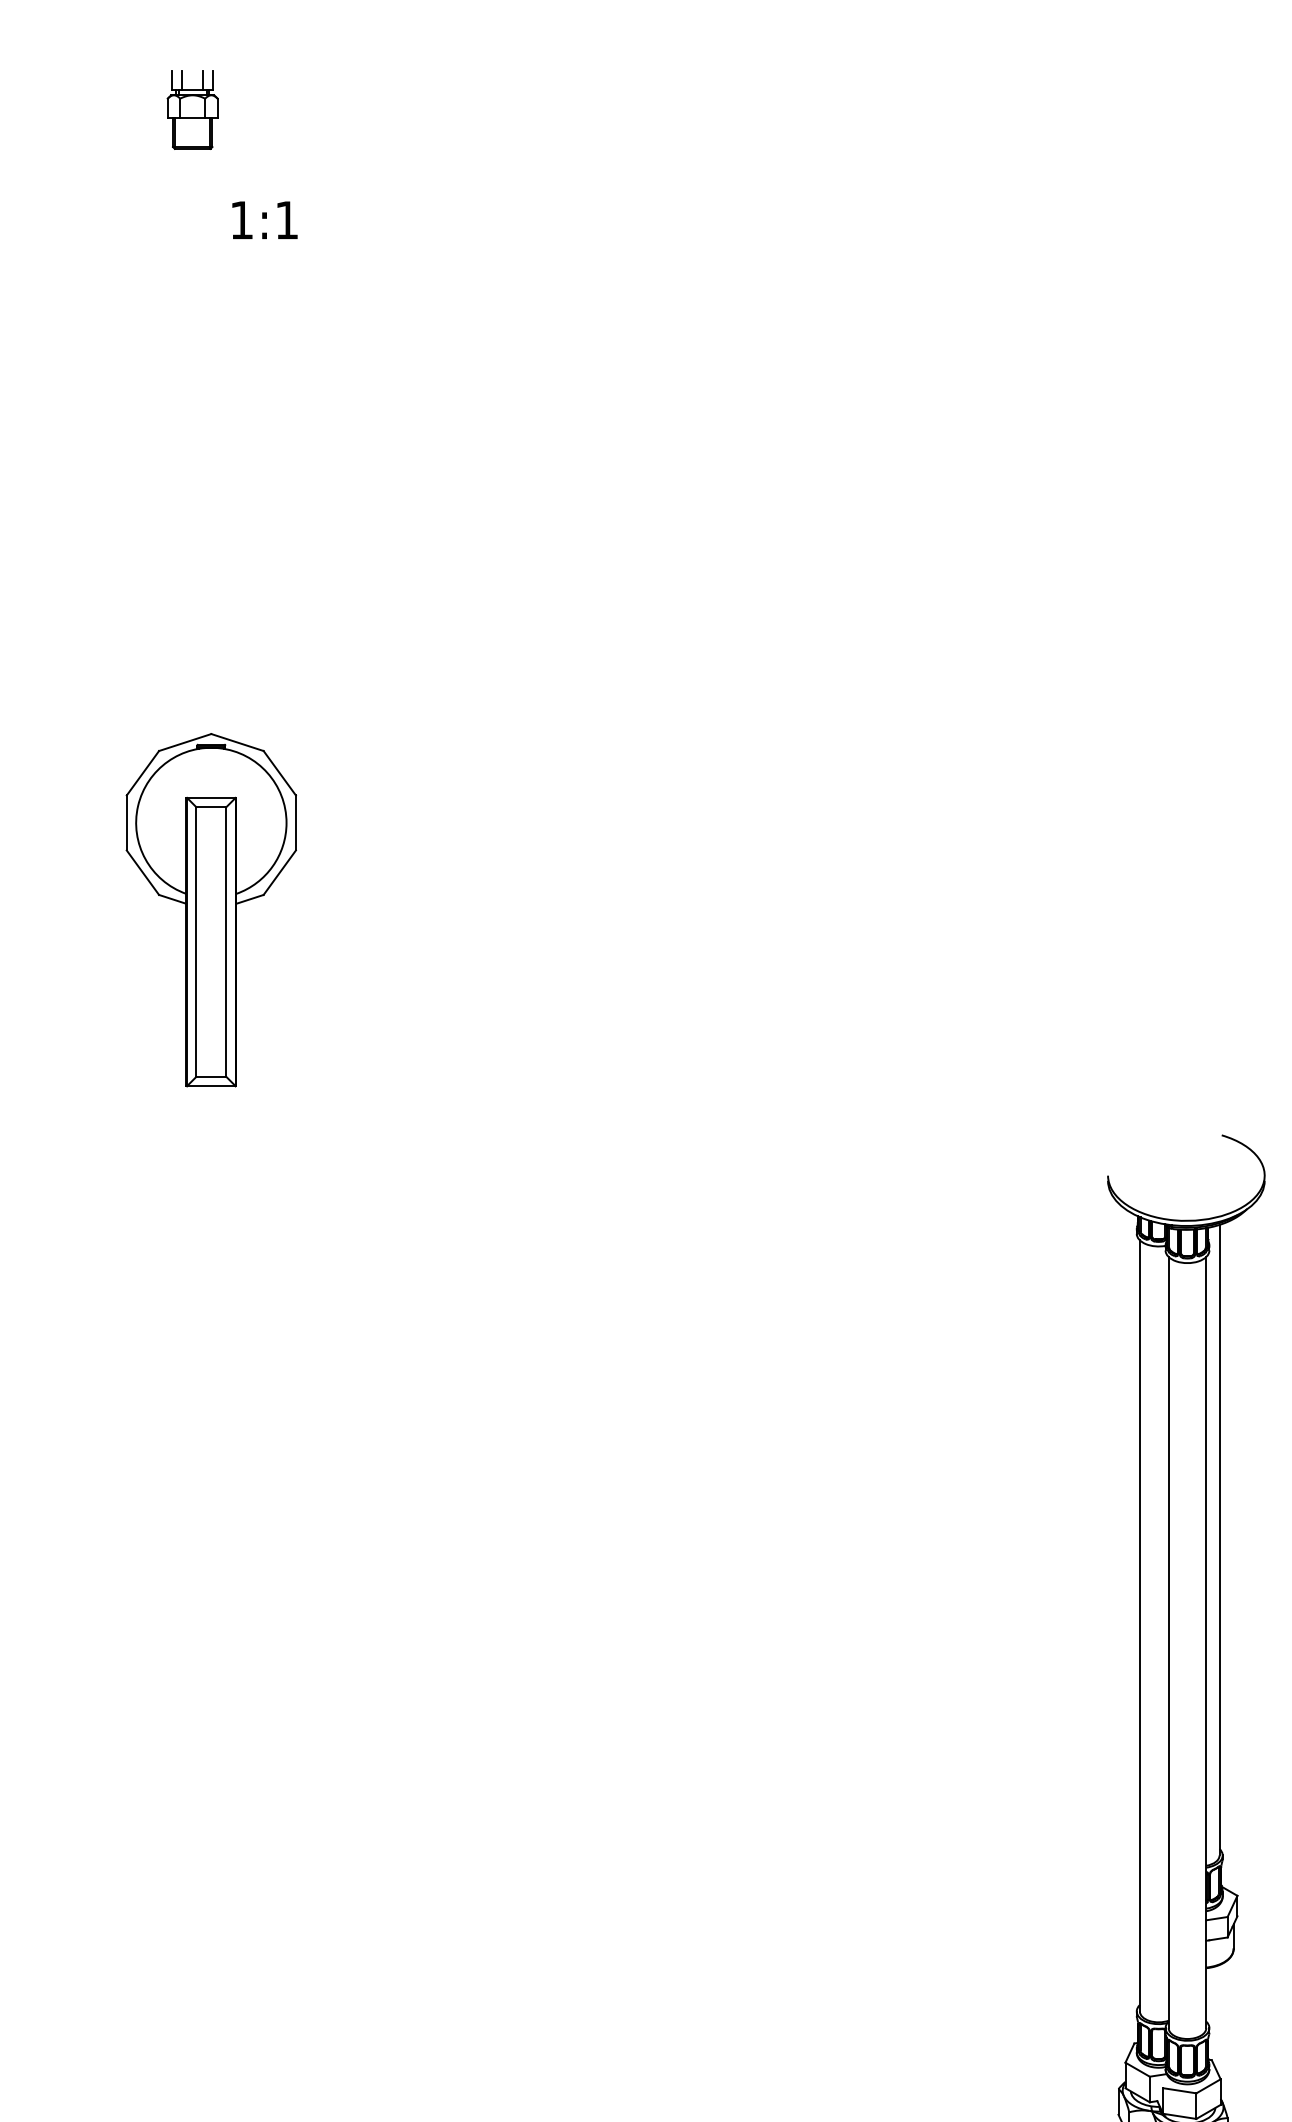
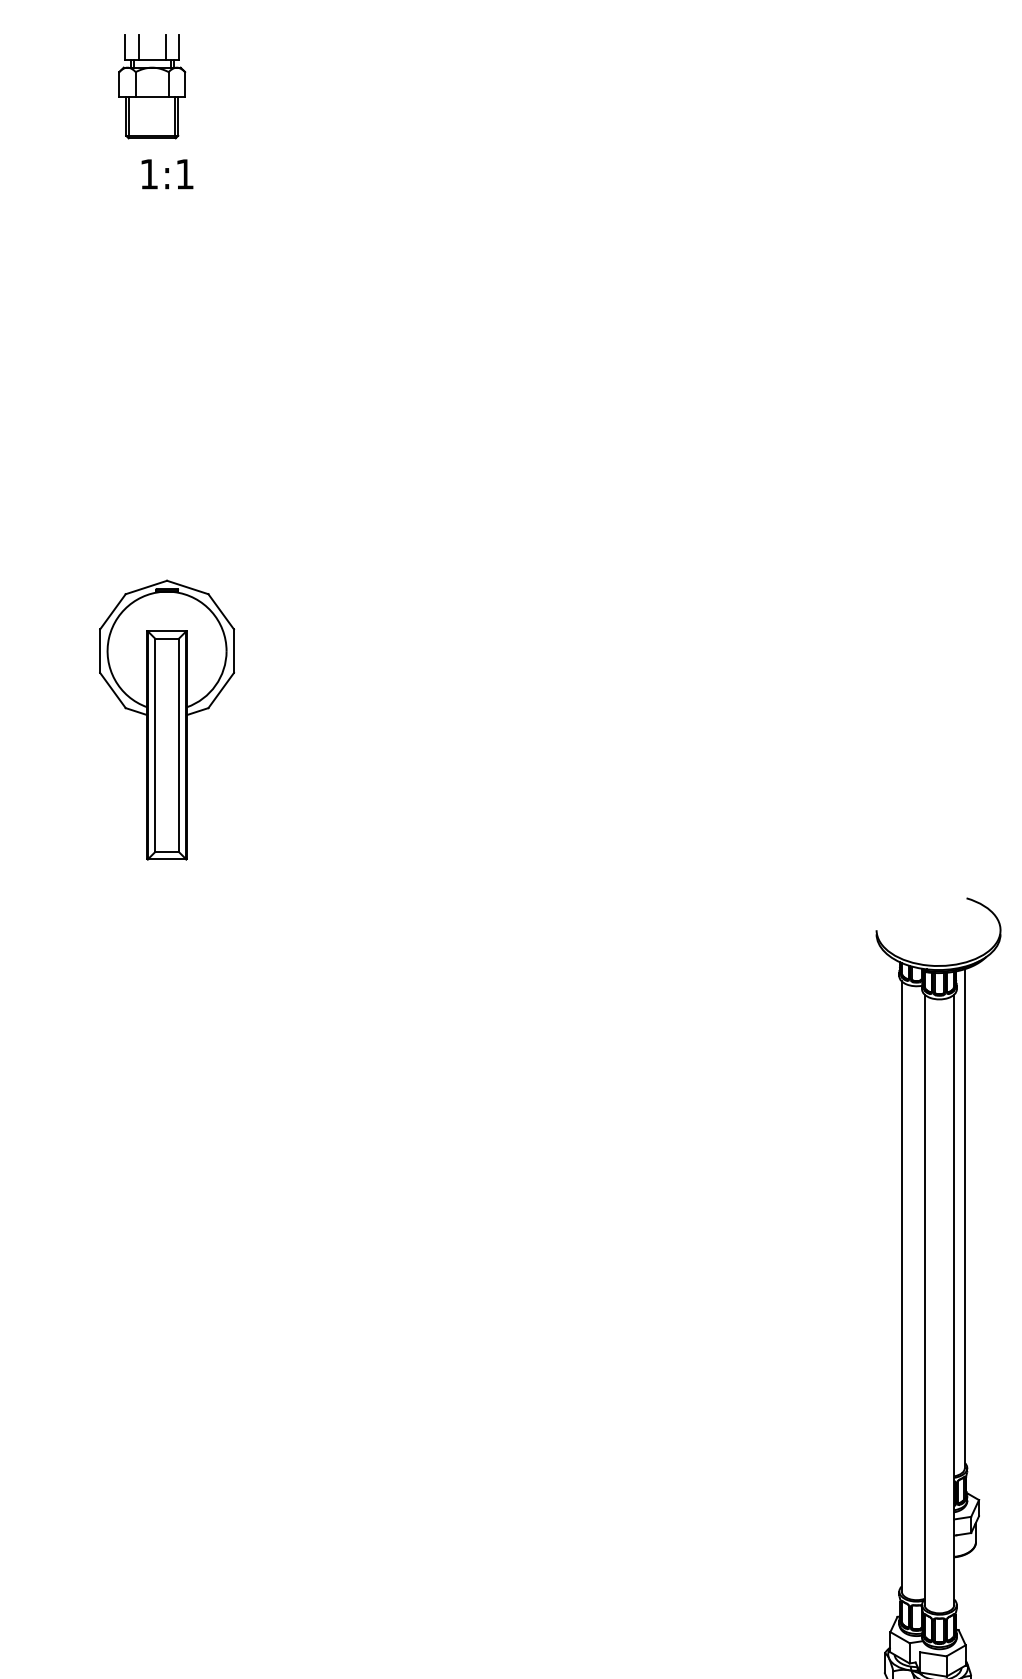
part: (192, 109) -> (152, 86), size x1.67
text: (264, 220) -> (167, 174), moved

